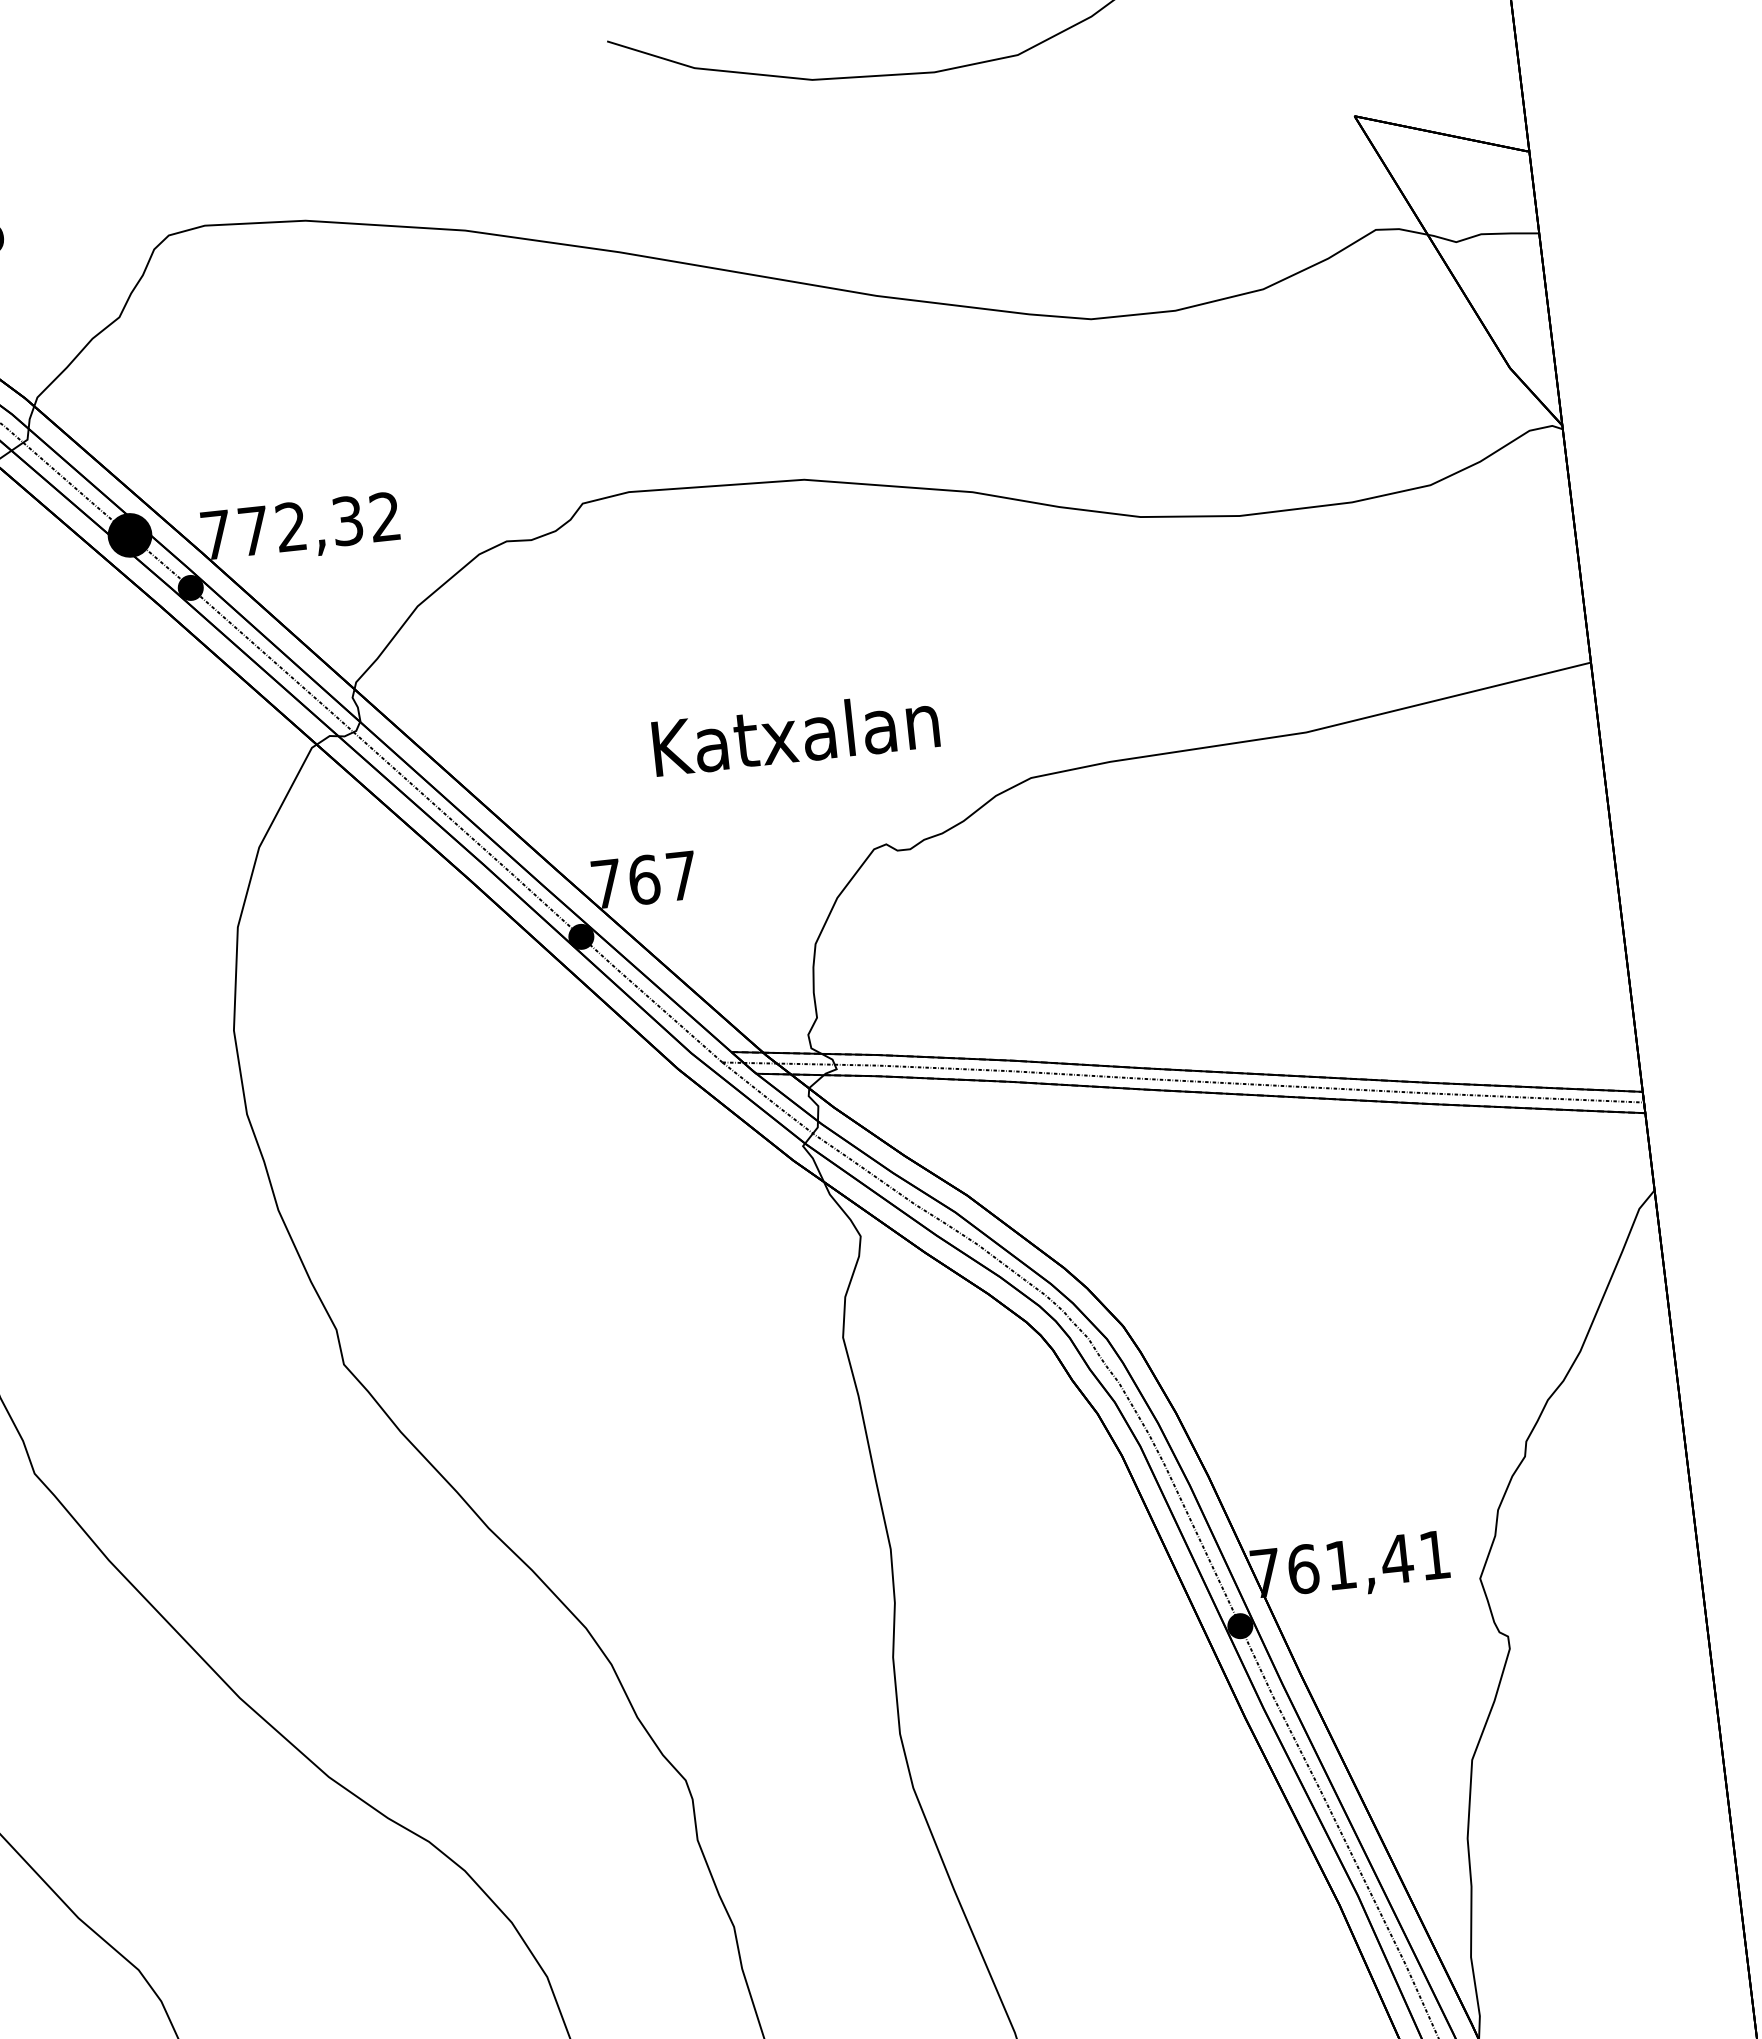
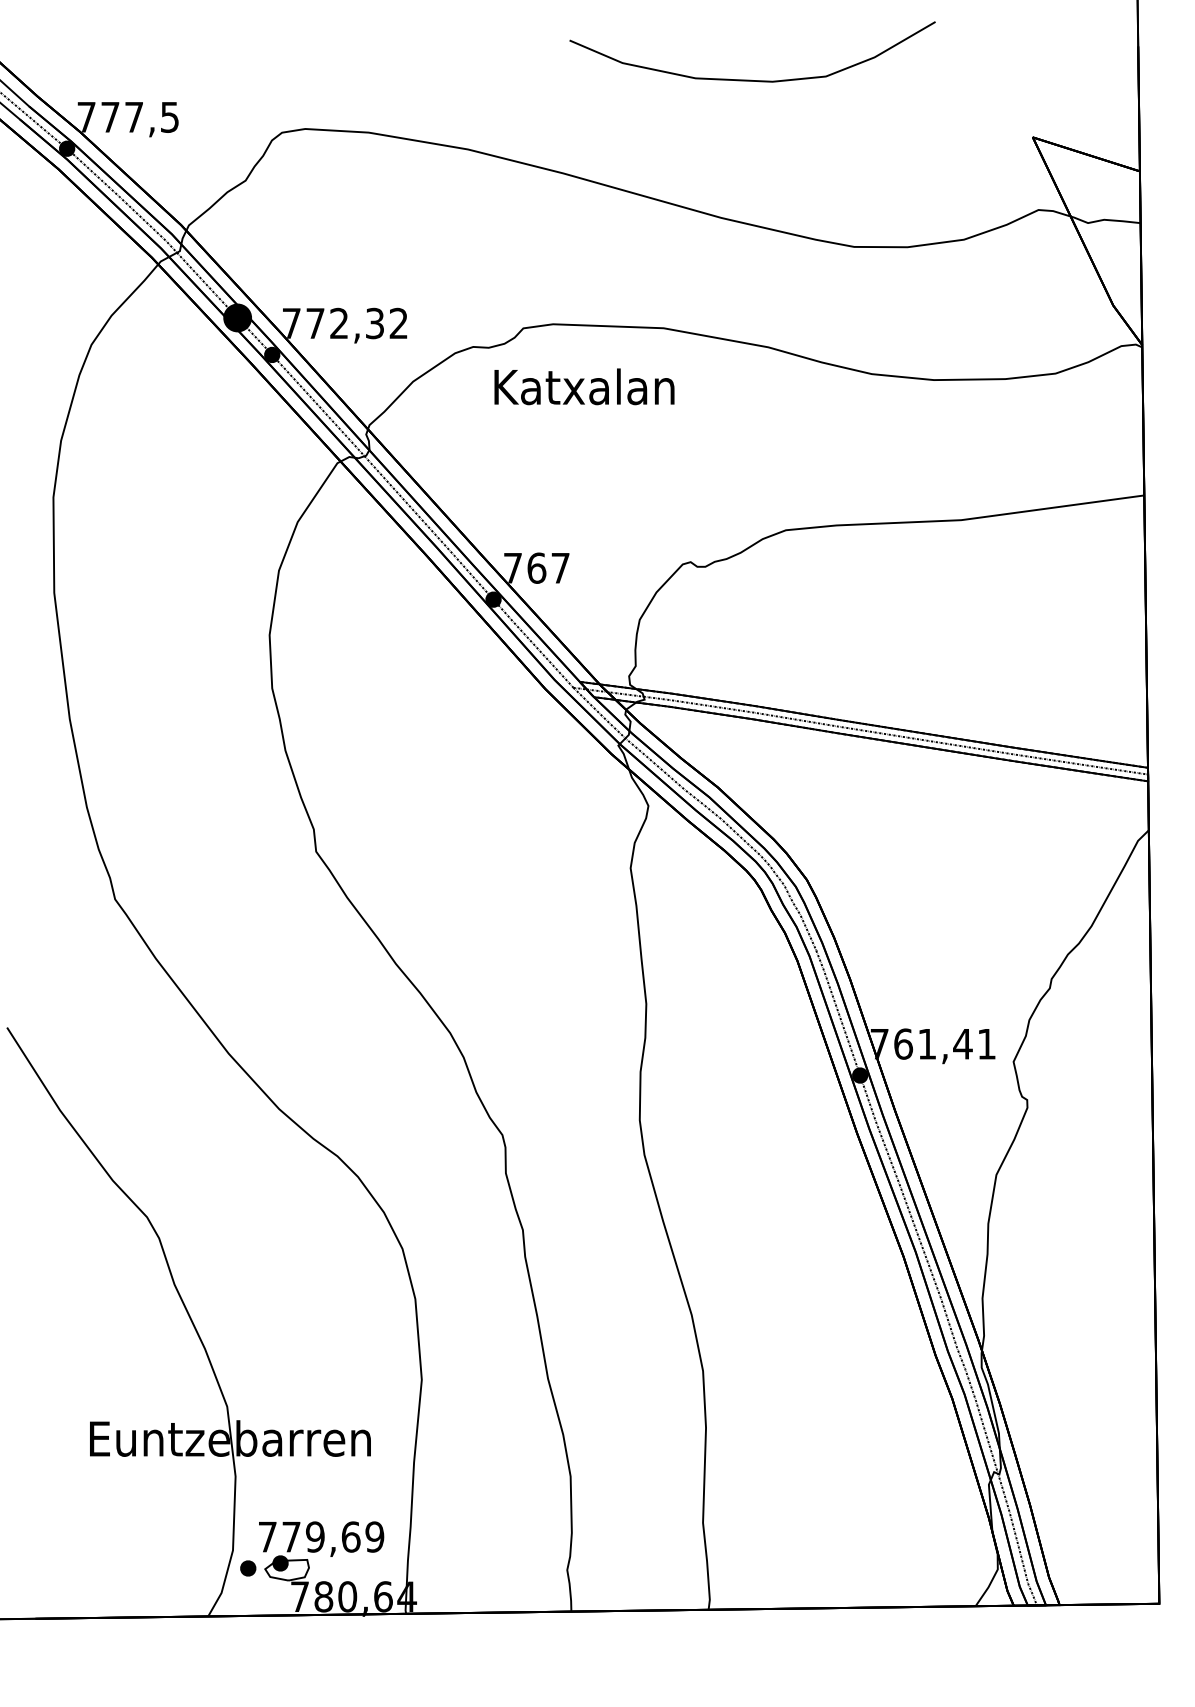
text: (795, 733) -> (584, 386), moved

